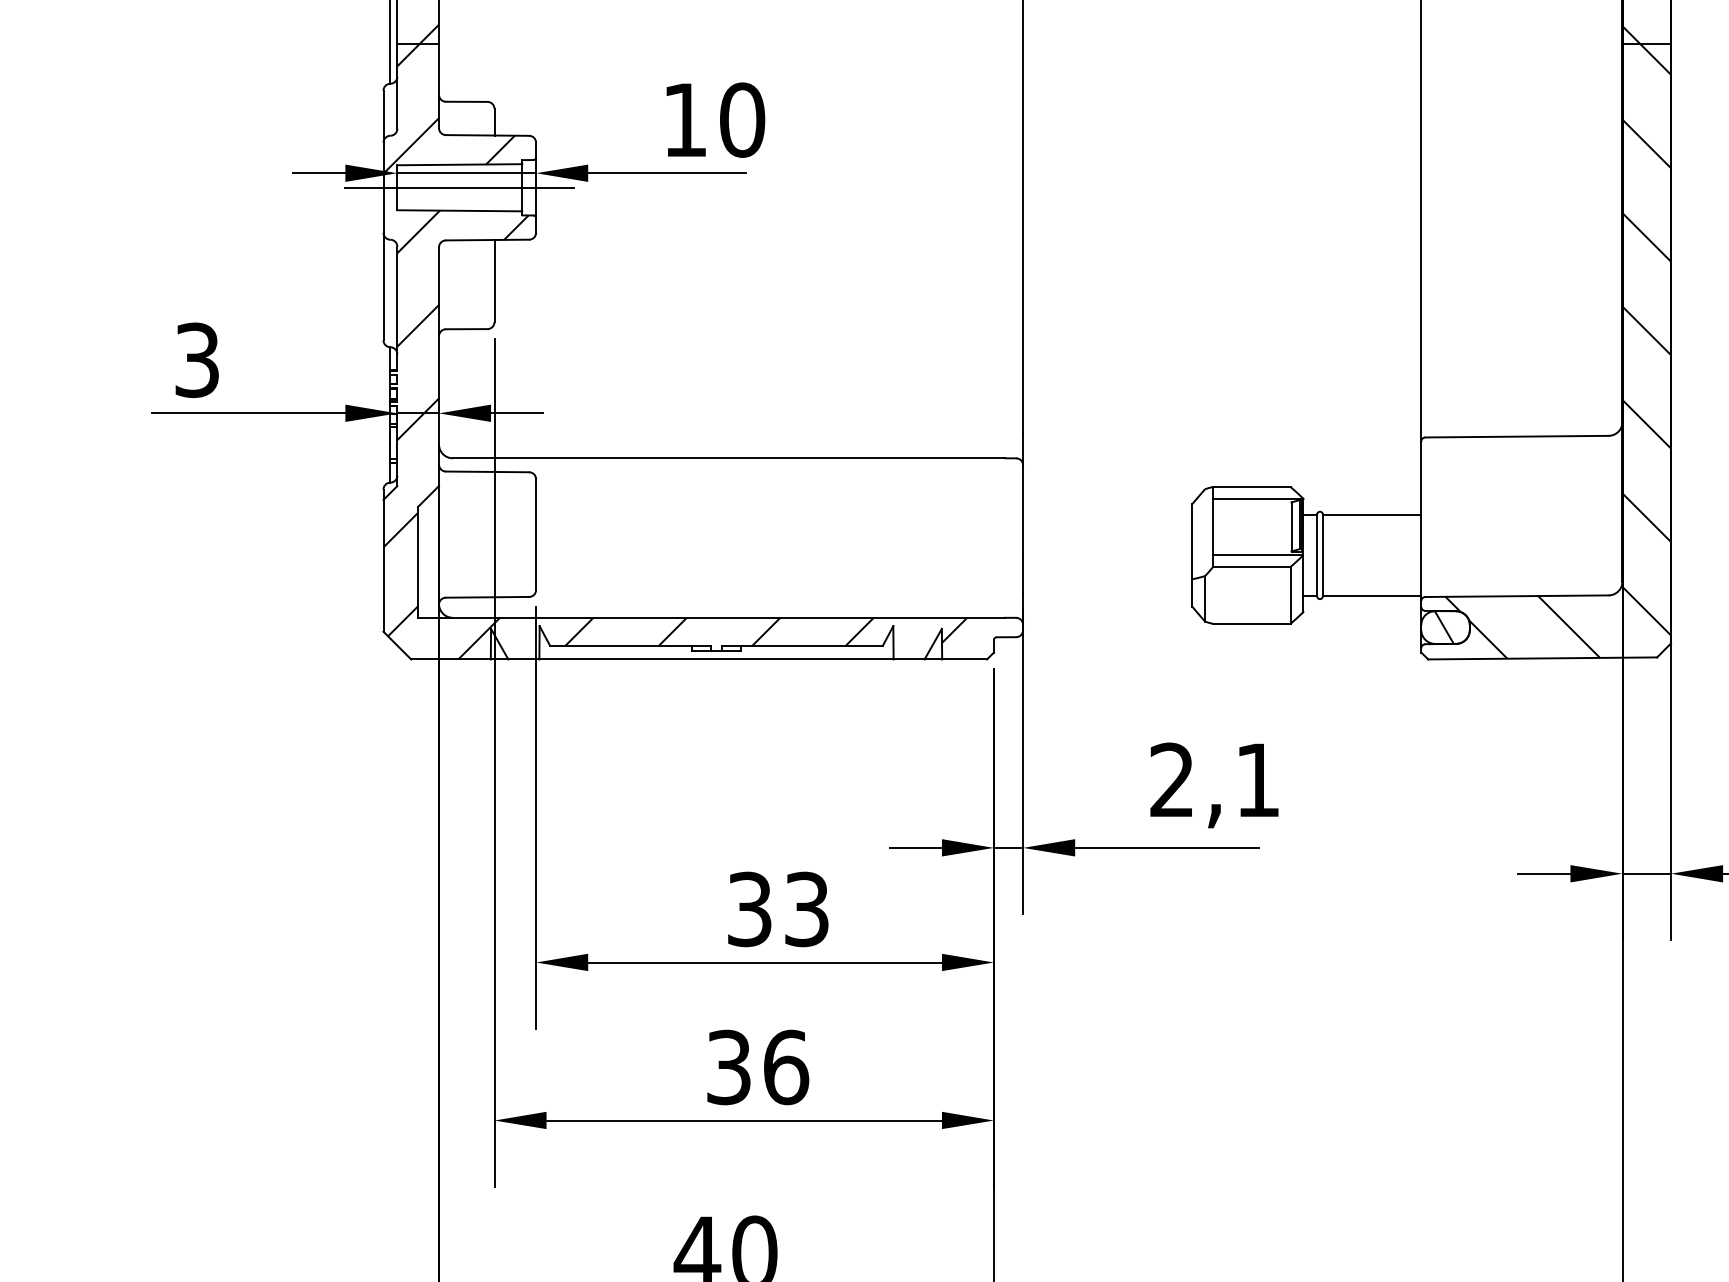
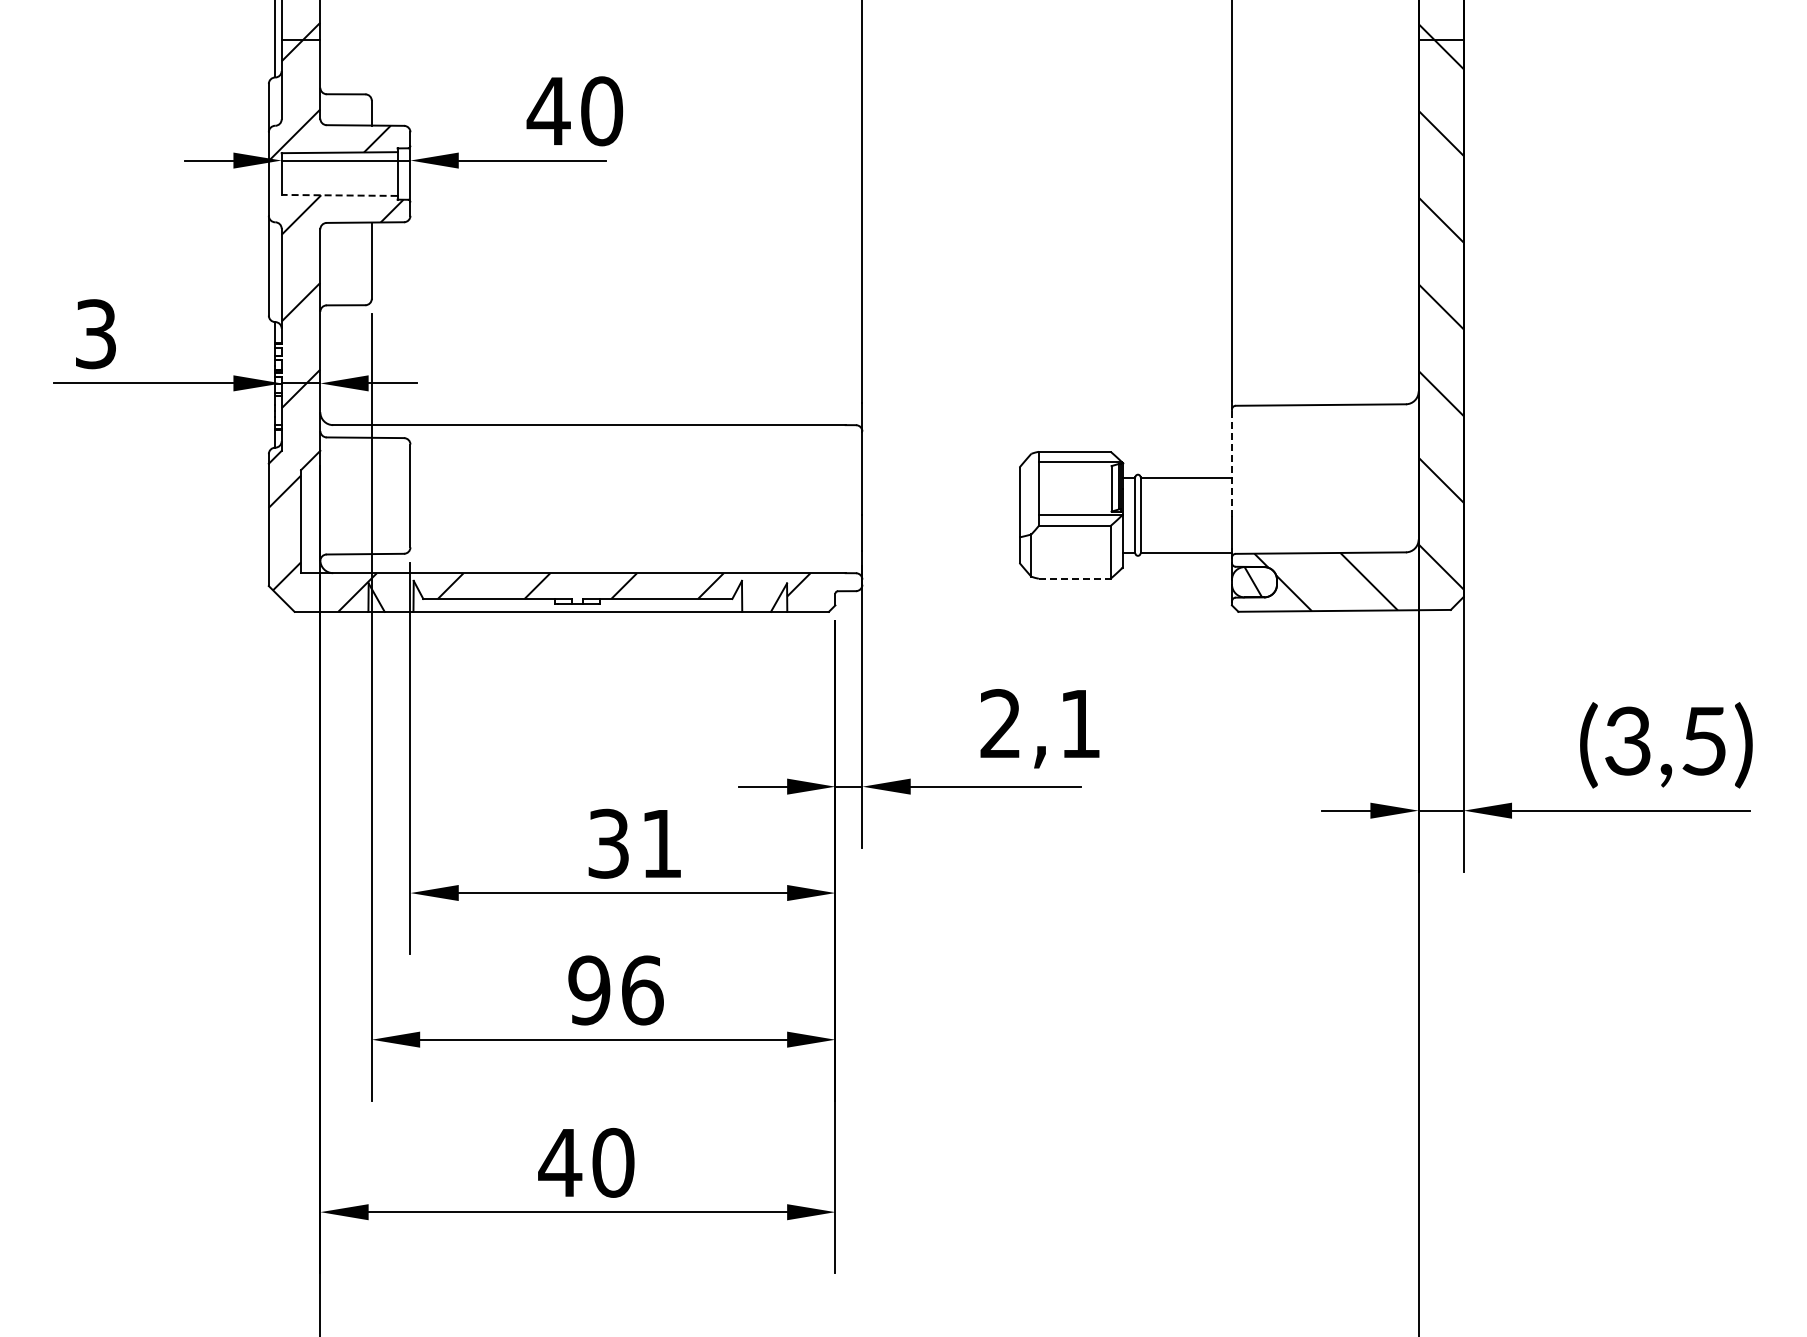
text: (684, 119) -> (548, 110), 10 -> 40
line: (459, 188) -> (339, 174), removed
line: (459, 210) -> (339, 195), solid -> dashed
line: (1420, 498) -> (1231, 462), solid -> dashed
line: (1251, 623) -> (1074, 578), solid -> dashed
text: (806, 909) -> (661, 843), 33 -> 31
text: (729, 1067) -> (589, 990), 36 -> 96

